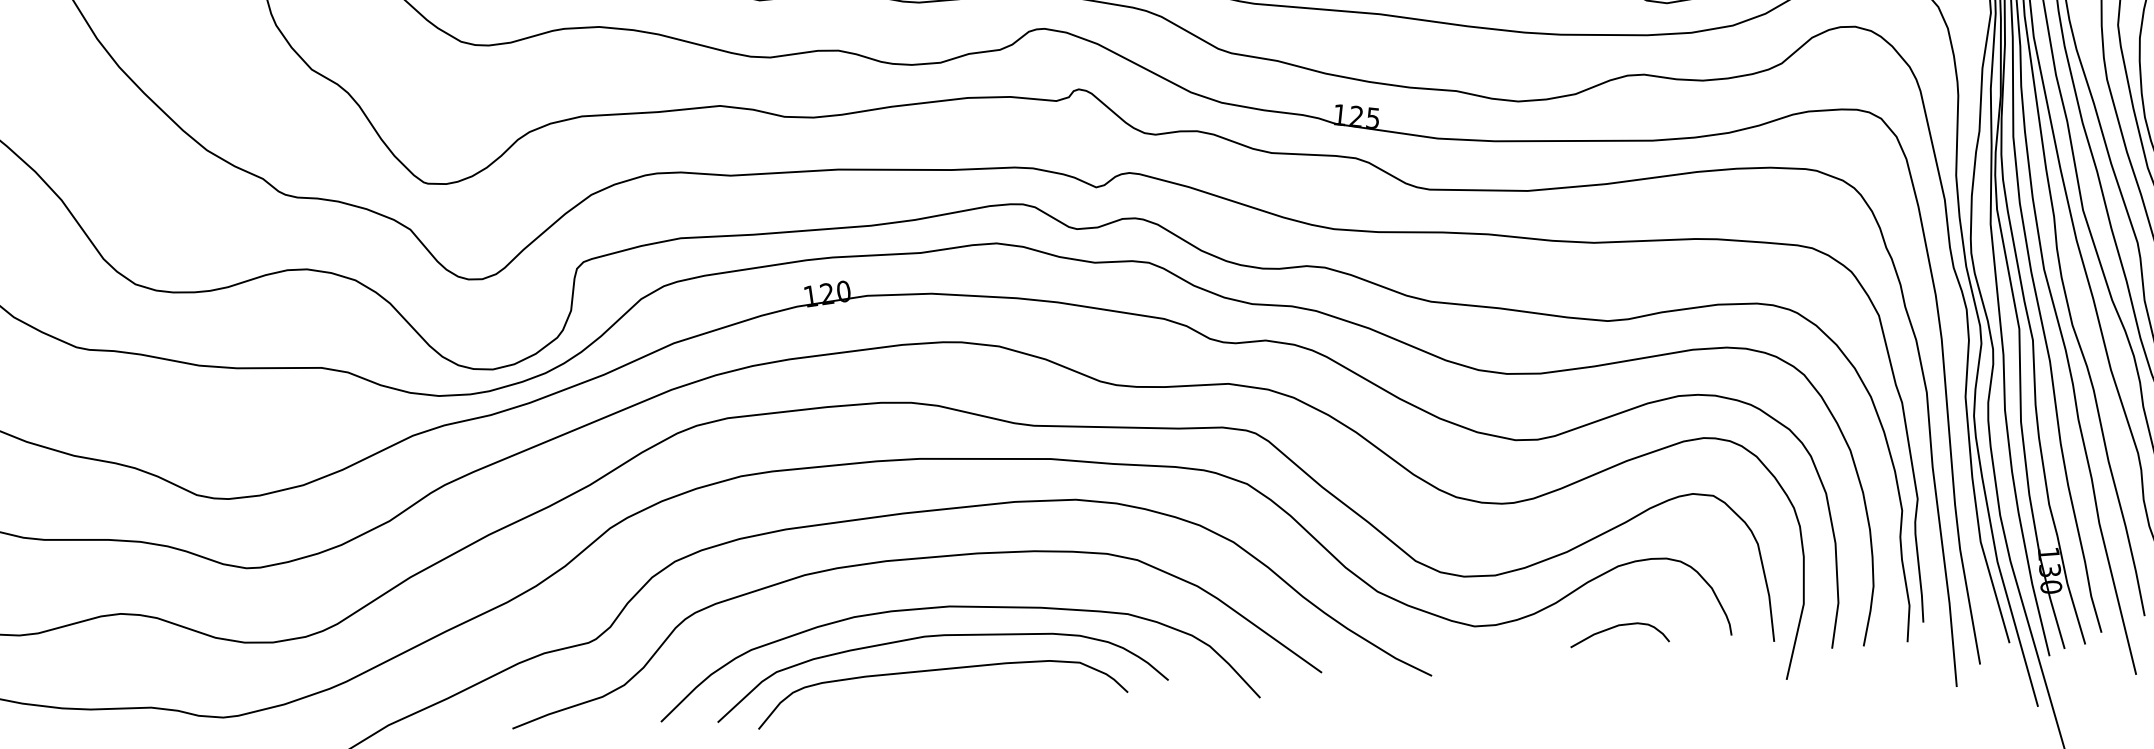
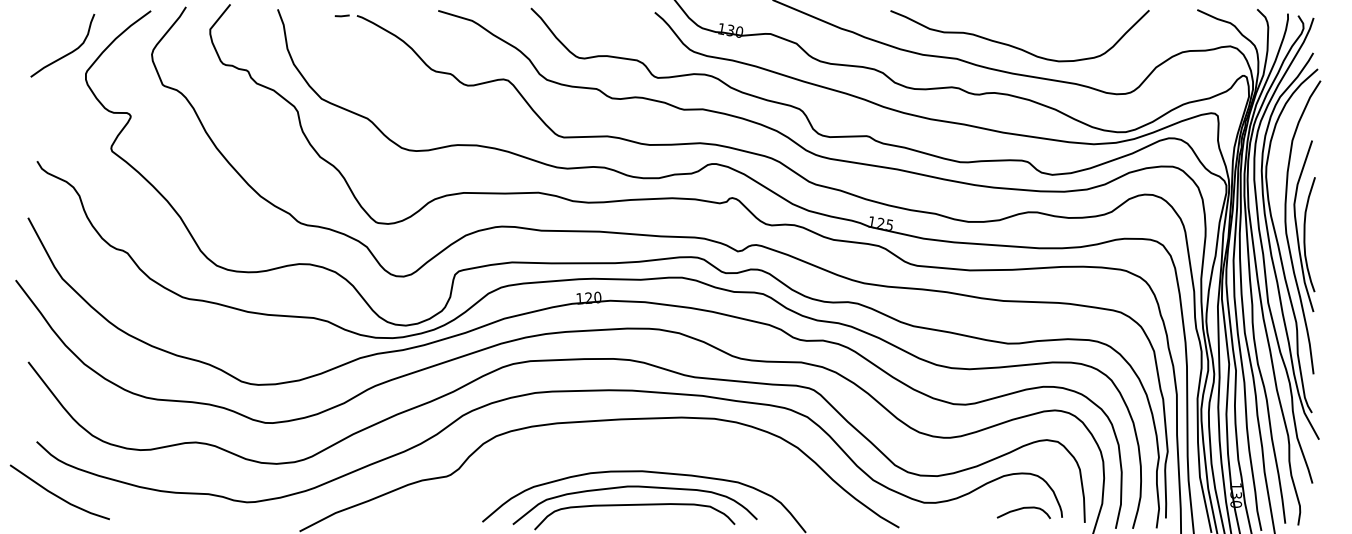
curve: (907, 561) -> (621, 445), removed
curve: (1616, 628) -> (1022, 509), moved

